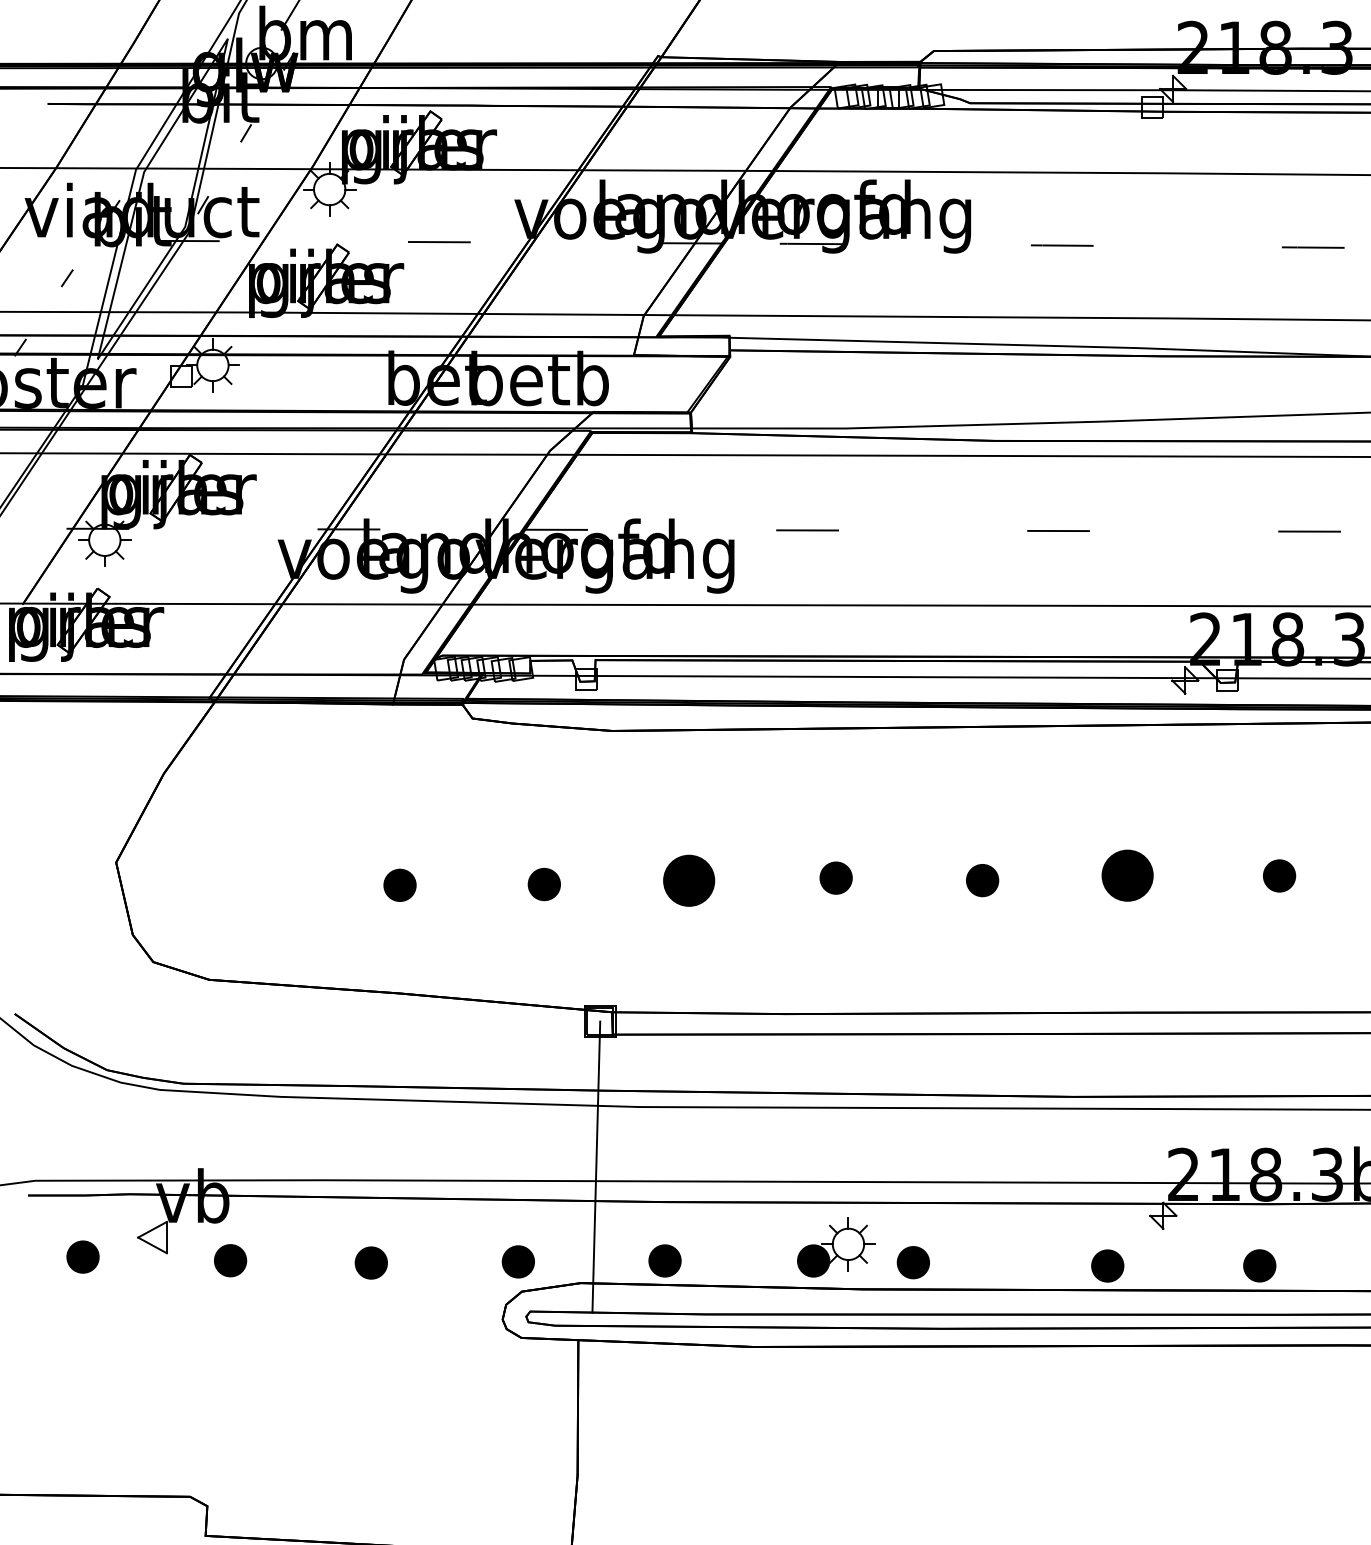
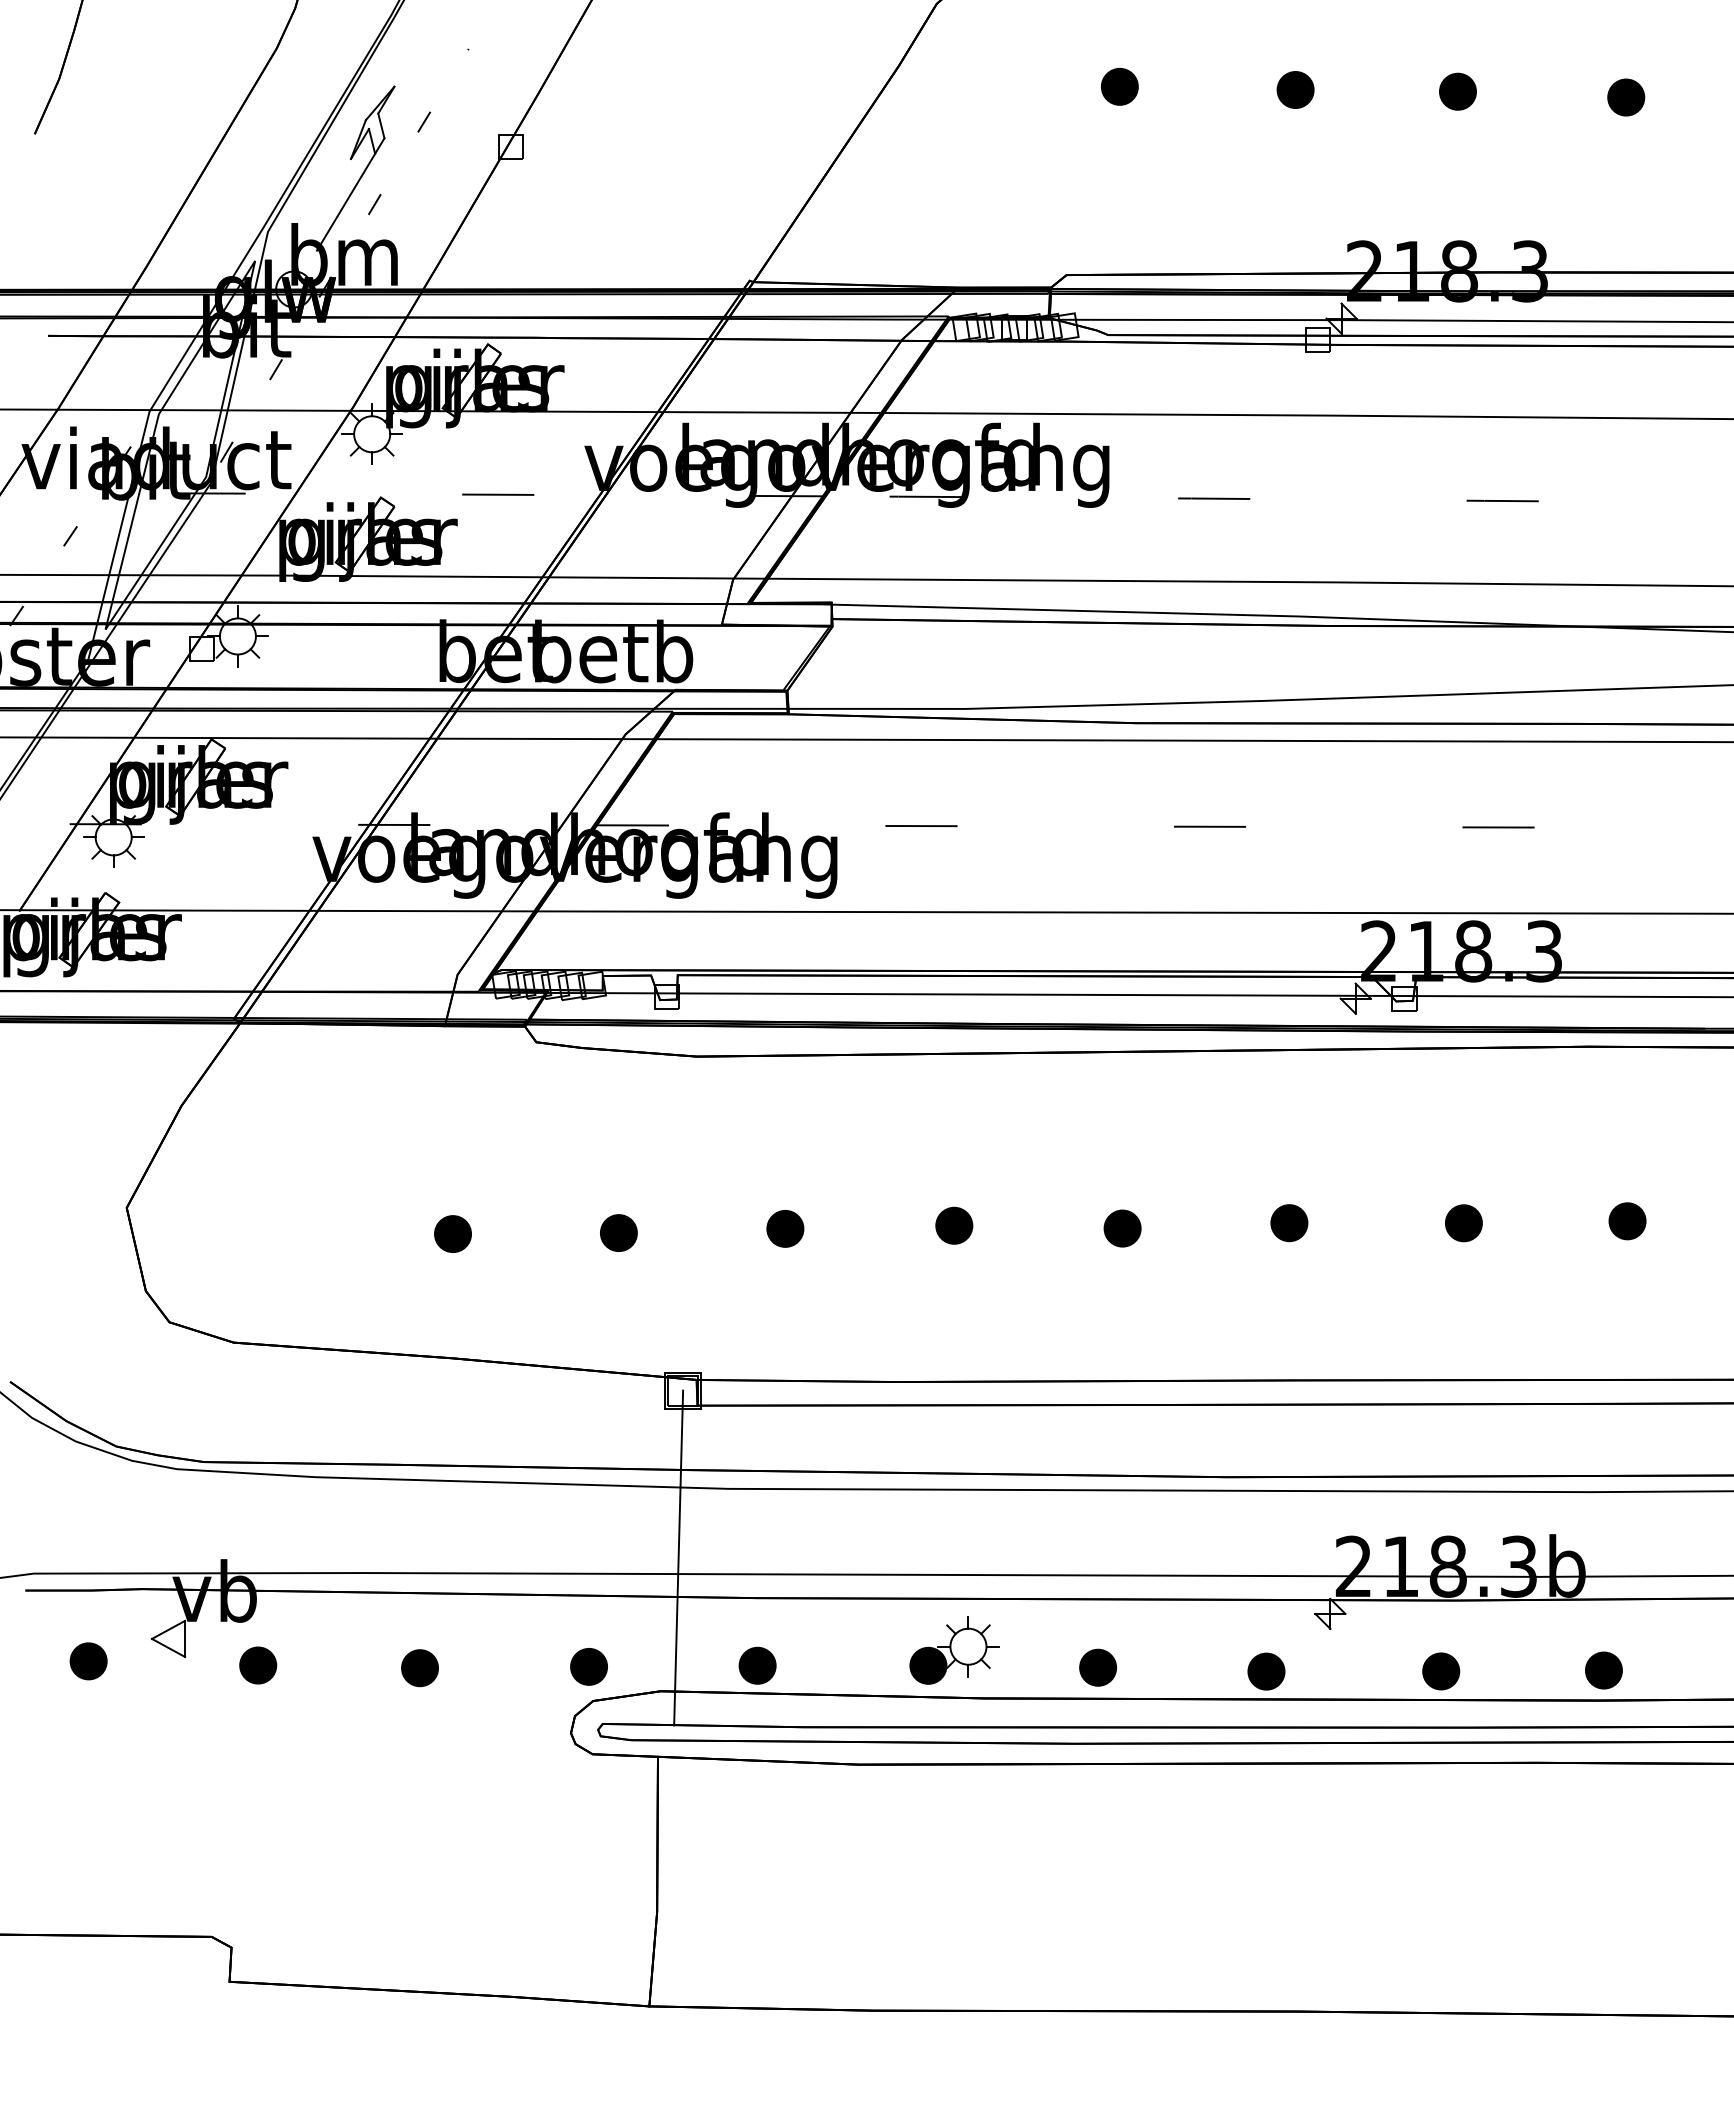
part: (1127, 876) -> (1289, 1223), size x0.62
part: (689, 880) -> (785, 1228), size x0.62
part: (912, 1262) -> (1097, 1667), moved

